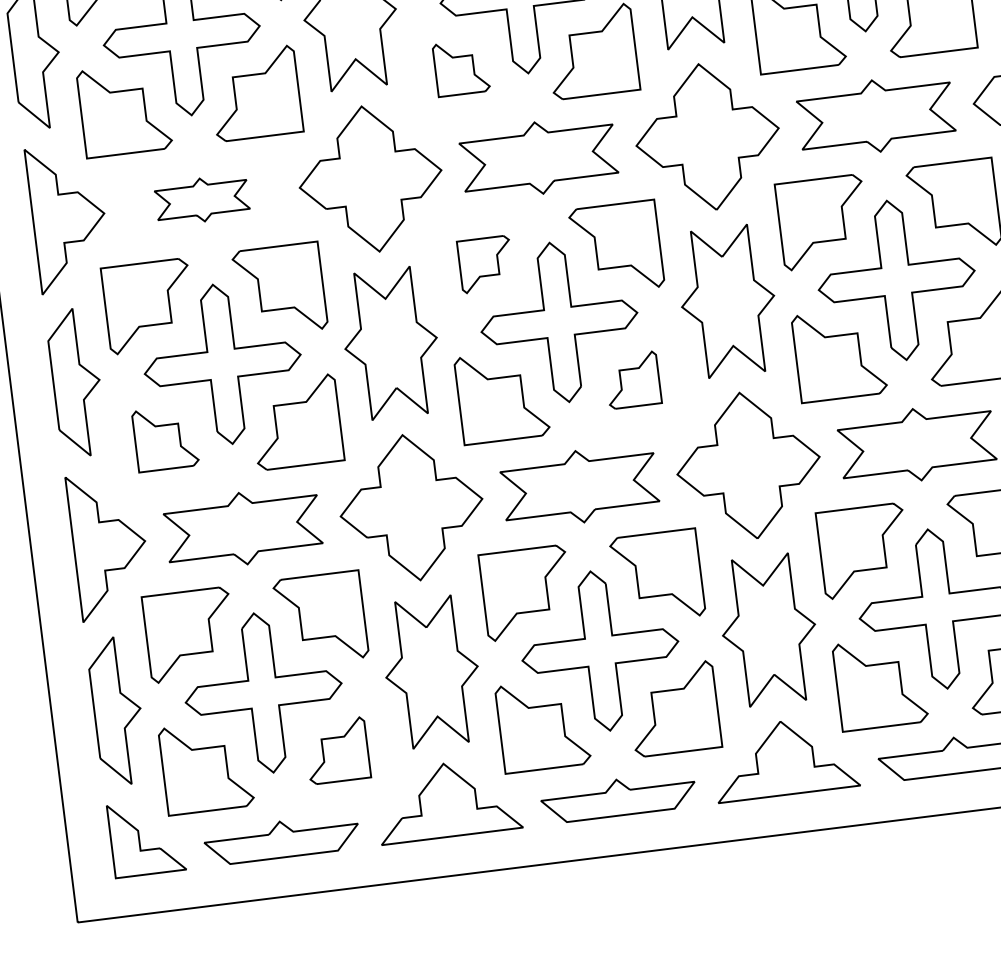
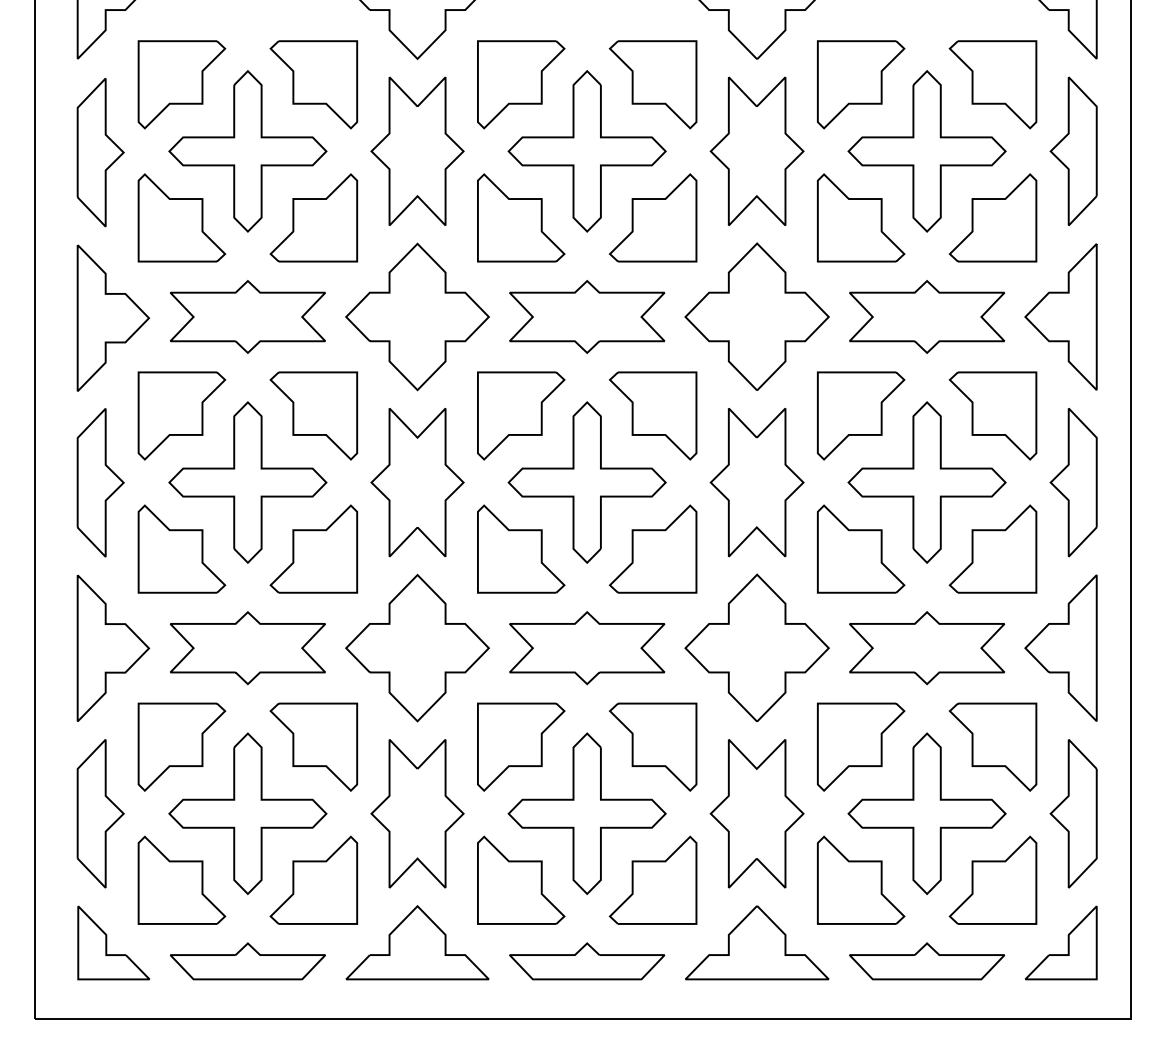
part: (461, 67) -> (521, 217), size x1.67
part: (201, 199) -> (247, 316), size x1.67
part: (485, 263) -> (521, 415), size x1.67
part: (632, 379) -> (652, 548), size x1.67
part: (164, 437) -> (181, 548), size x1.43
part: (336, 750) -> (313, 879), size x1.43

